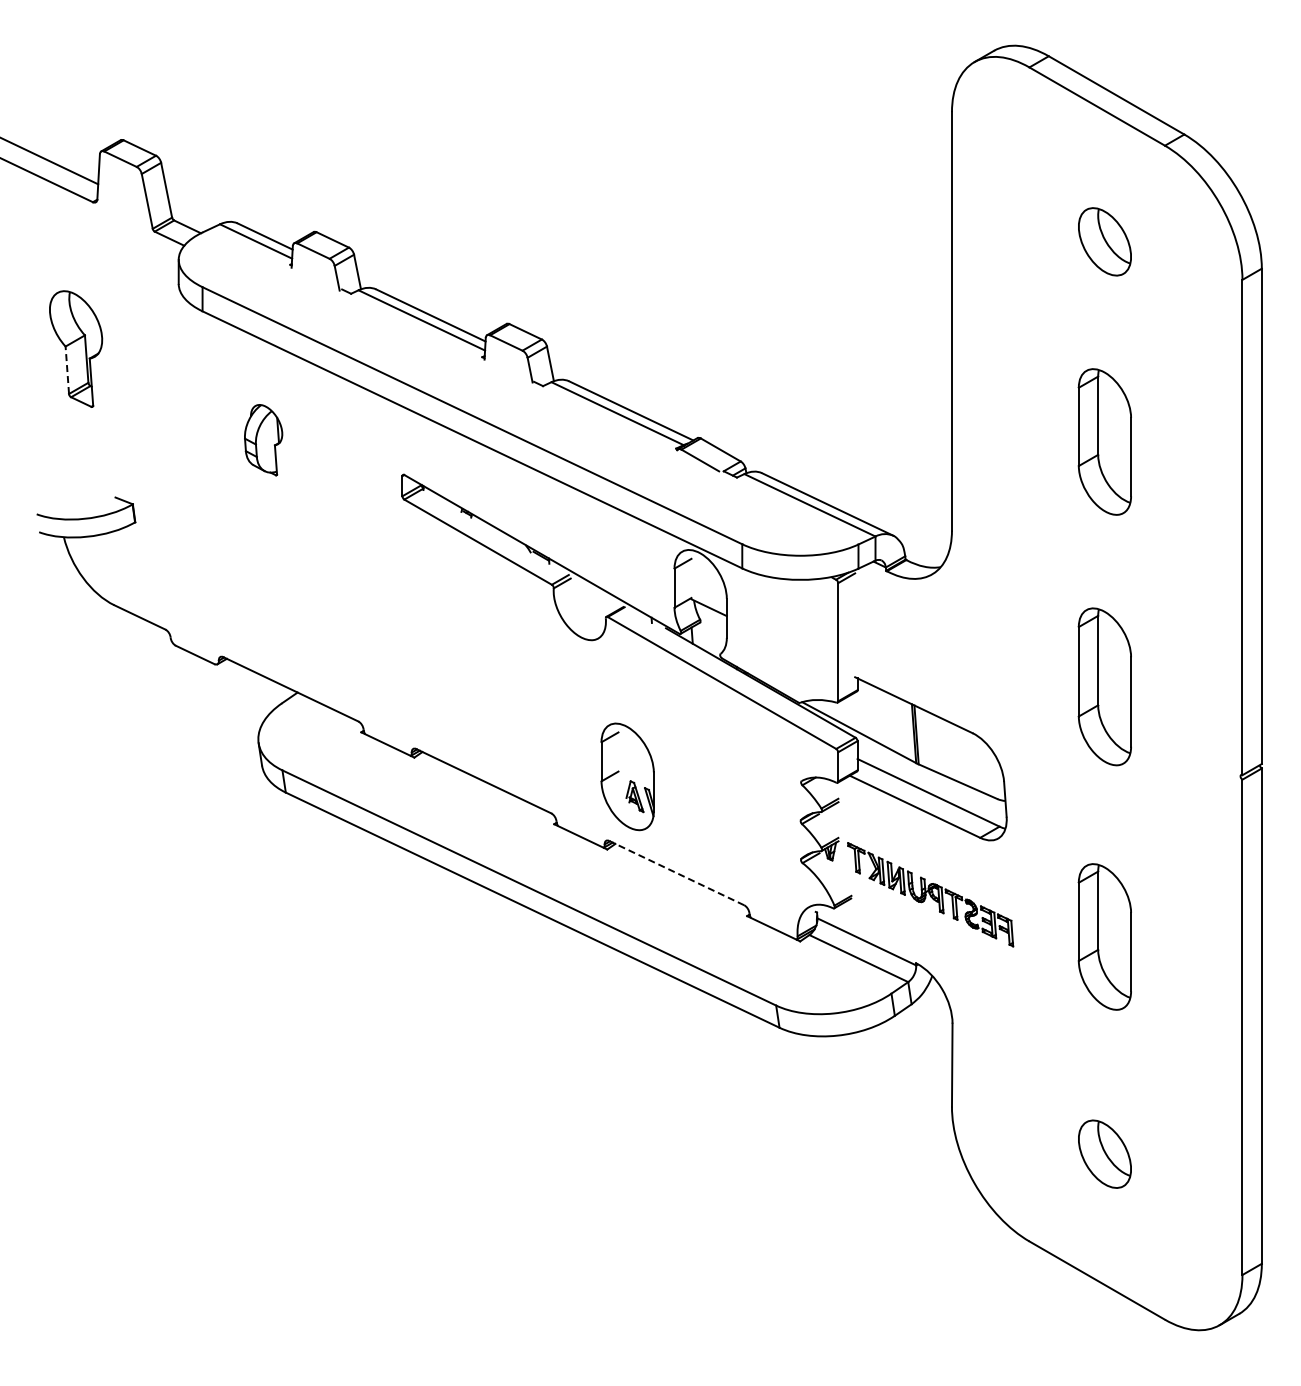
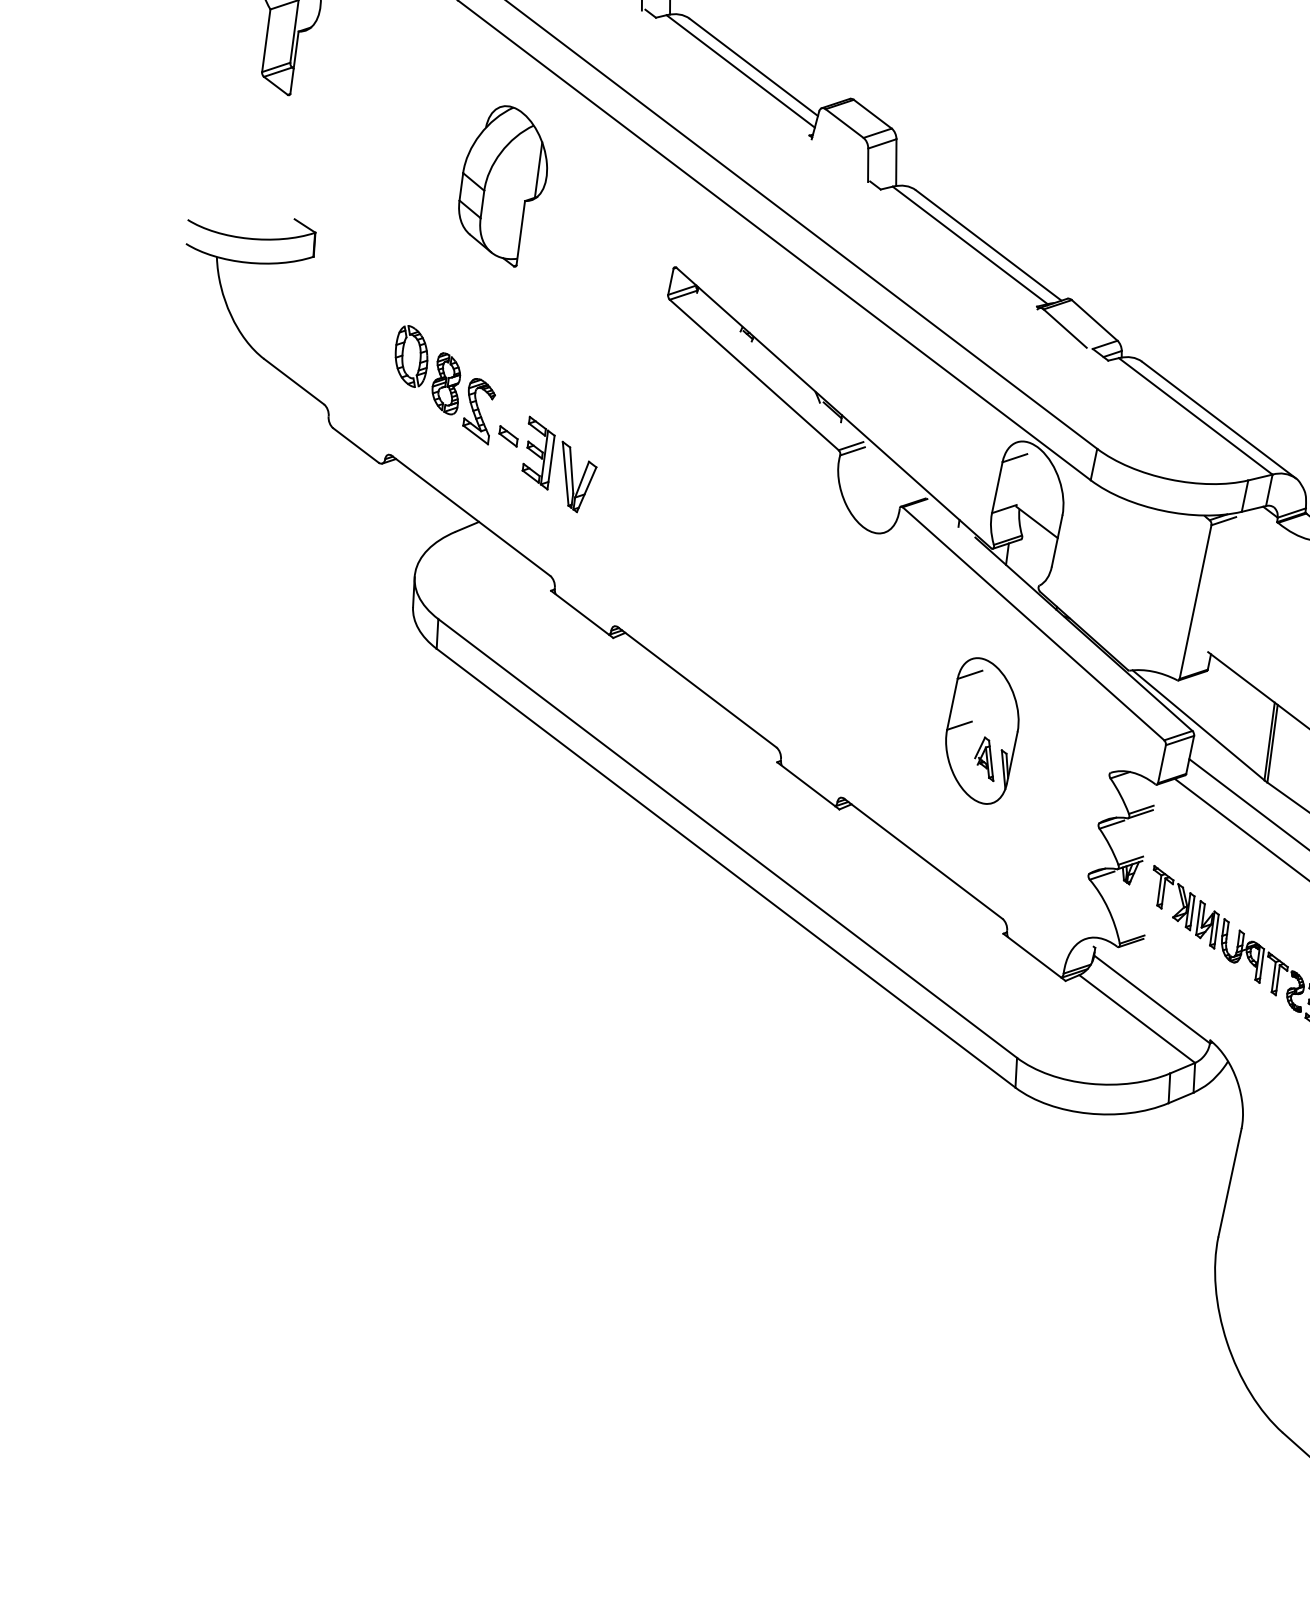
line: (67, 370) -> (266, 41), dashed -> solid
part: (263, 439) -> (502, 183), size x1.67
part: (297, 618) -> (498, 425), added
part: (627, 776) -> (982, 730), moved
line: (676, 873) -> (922, 859), dashed -> solid

